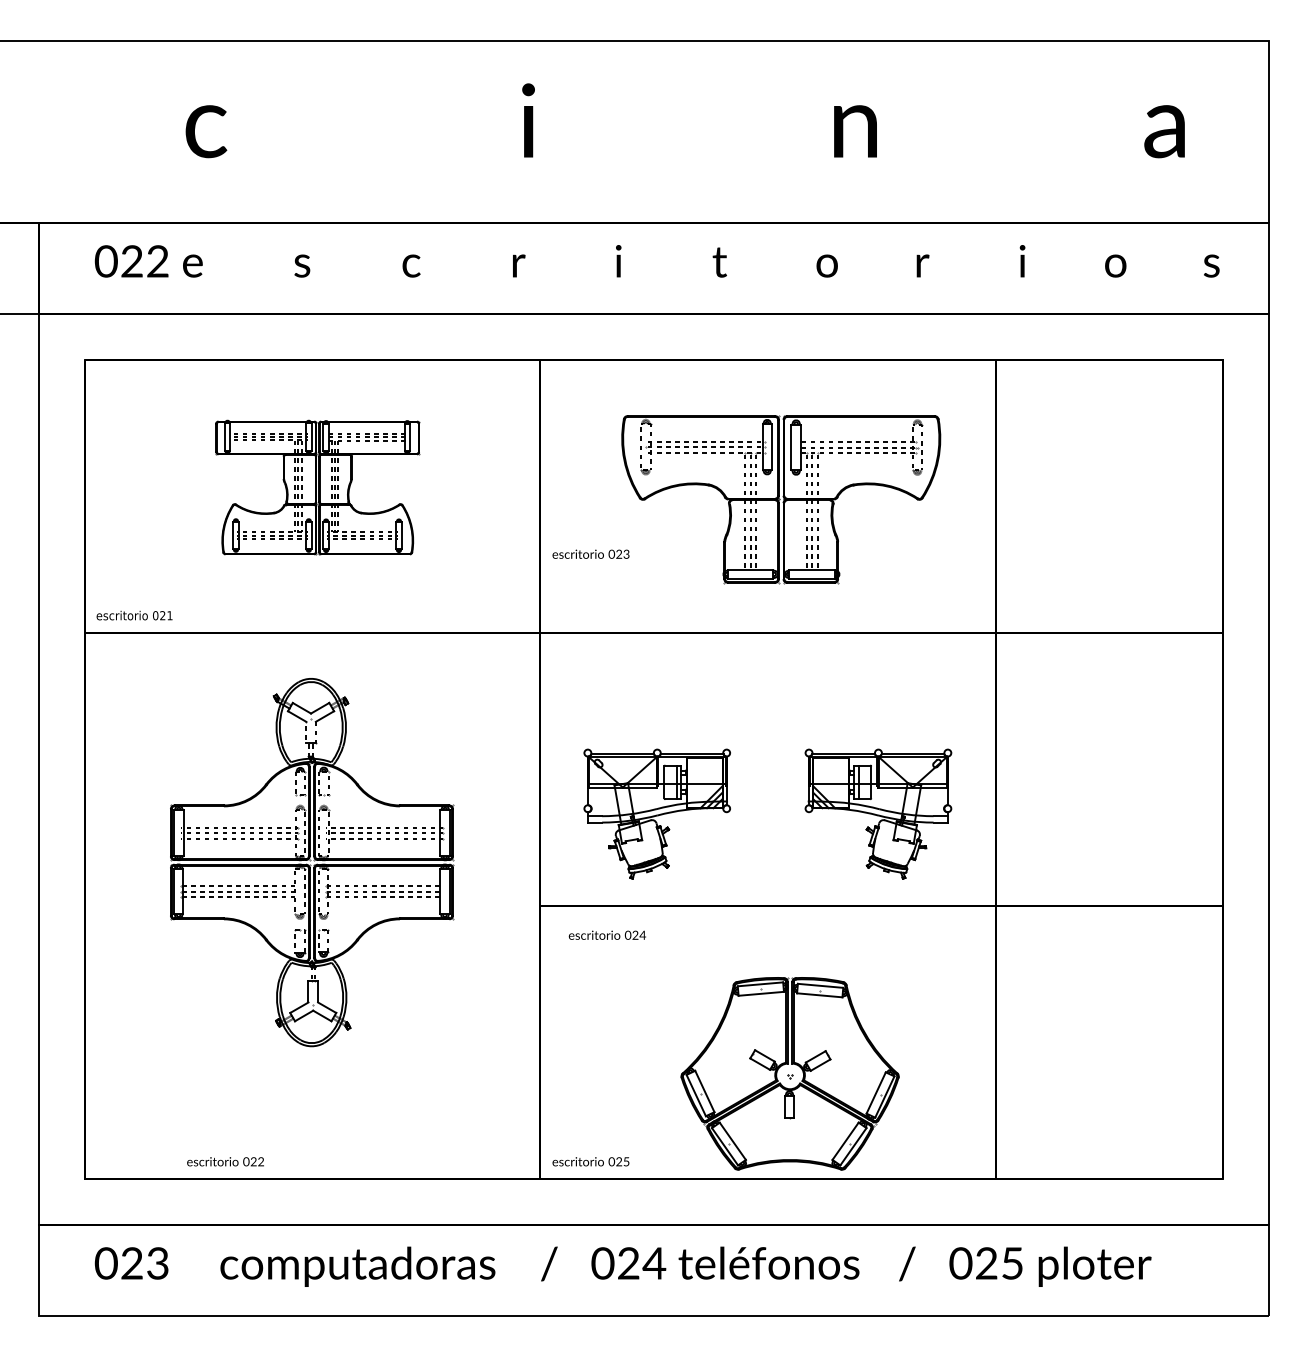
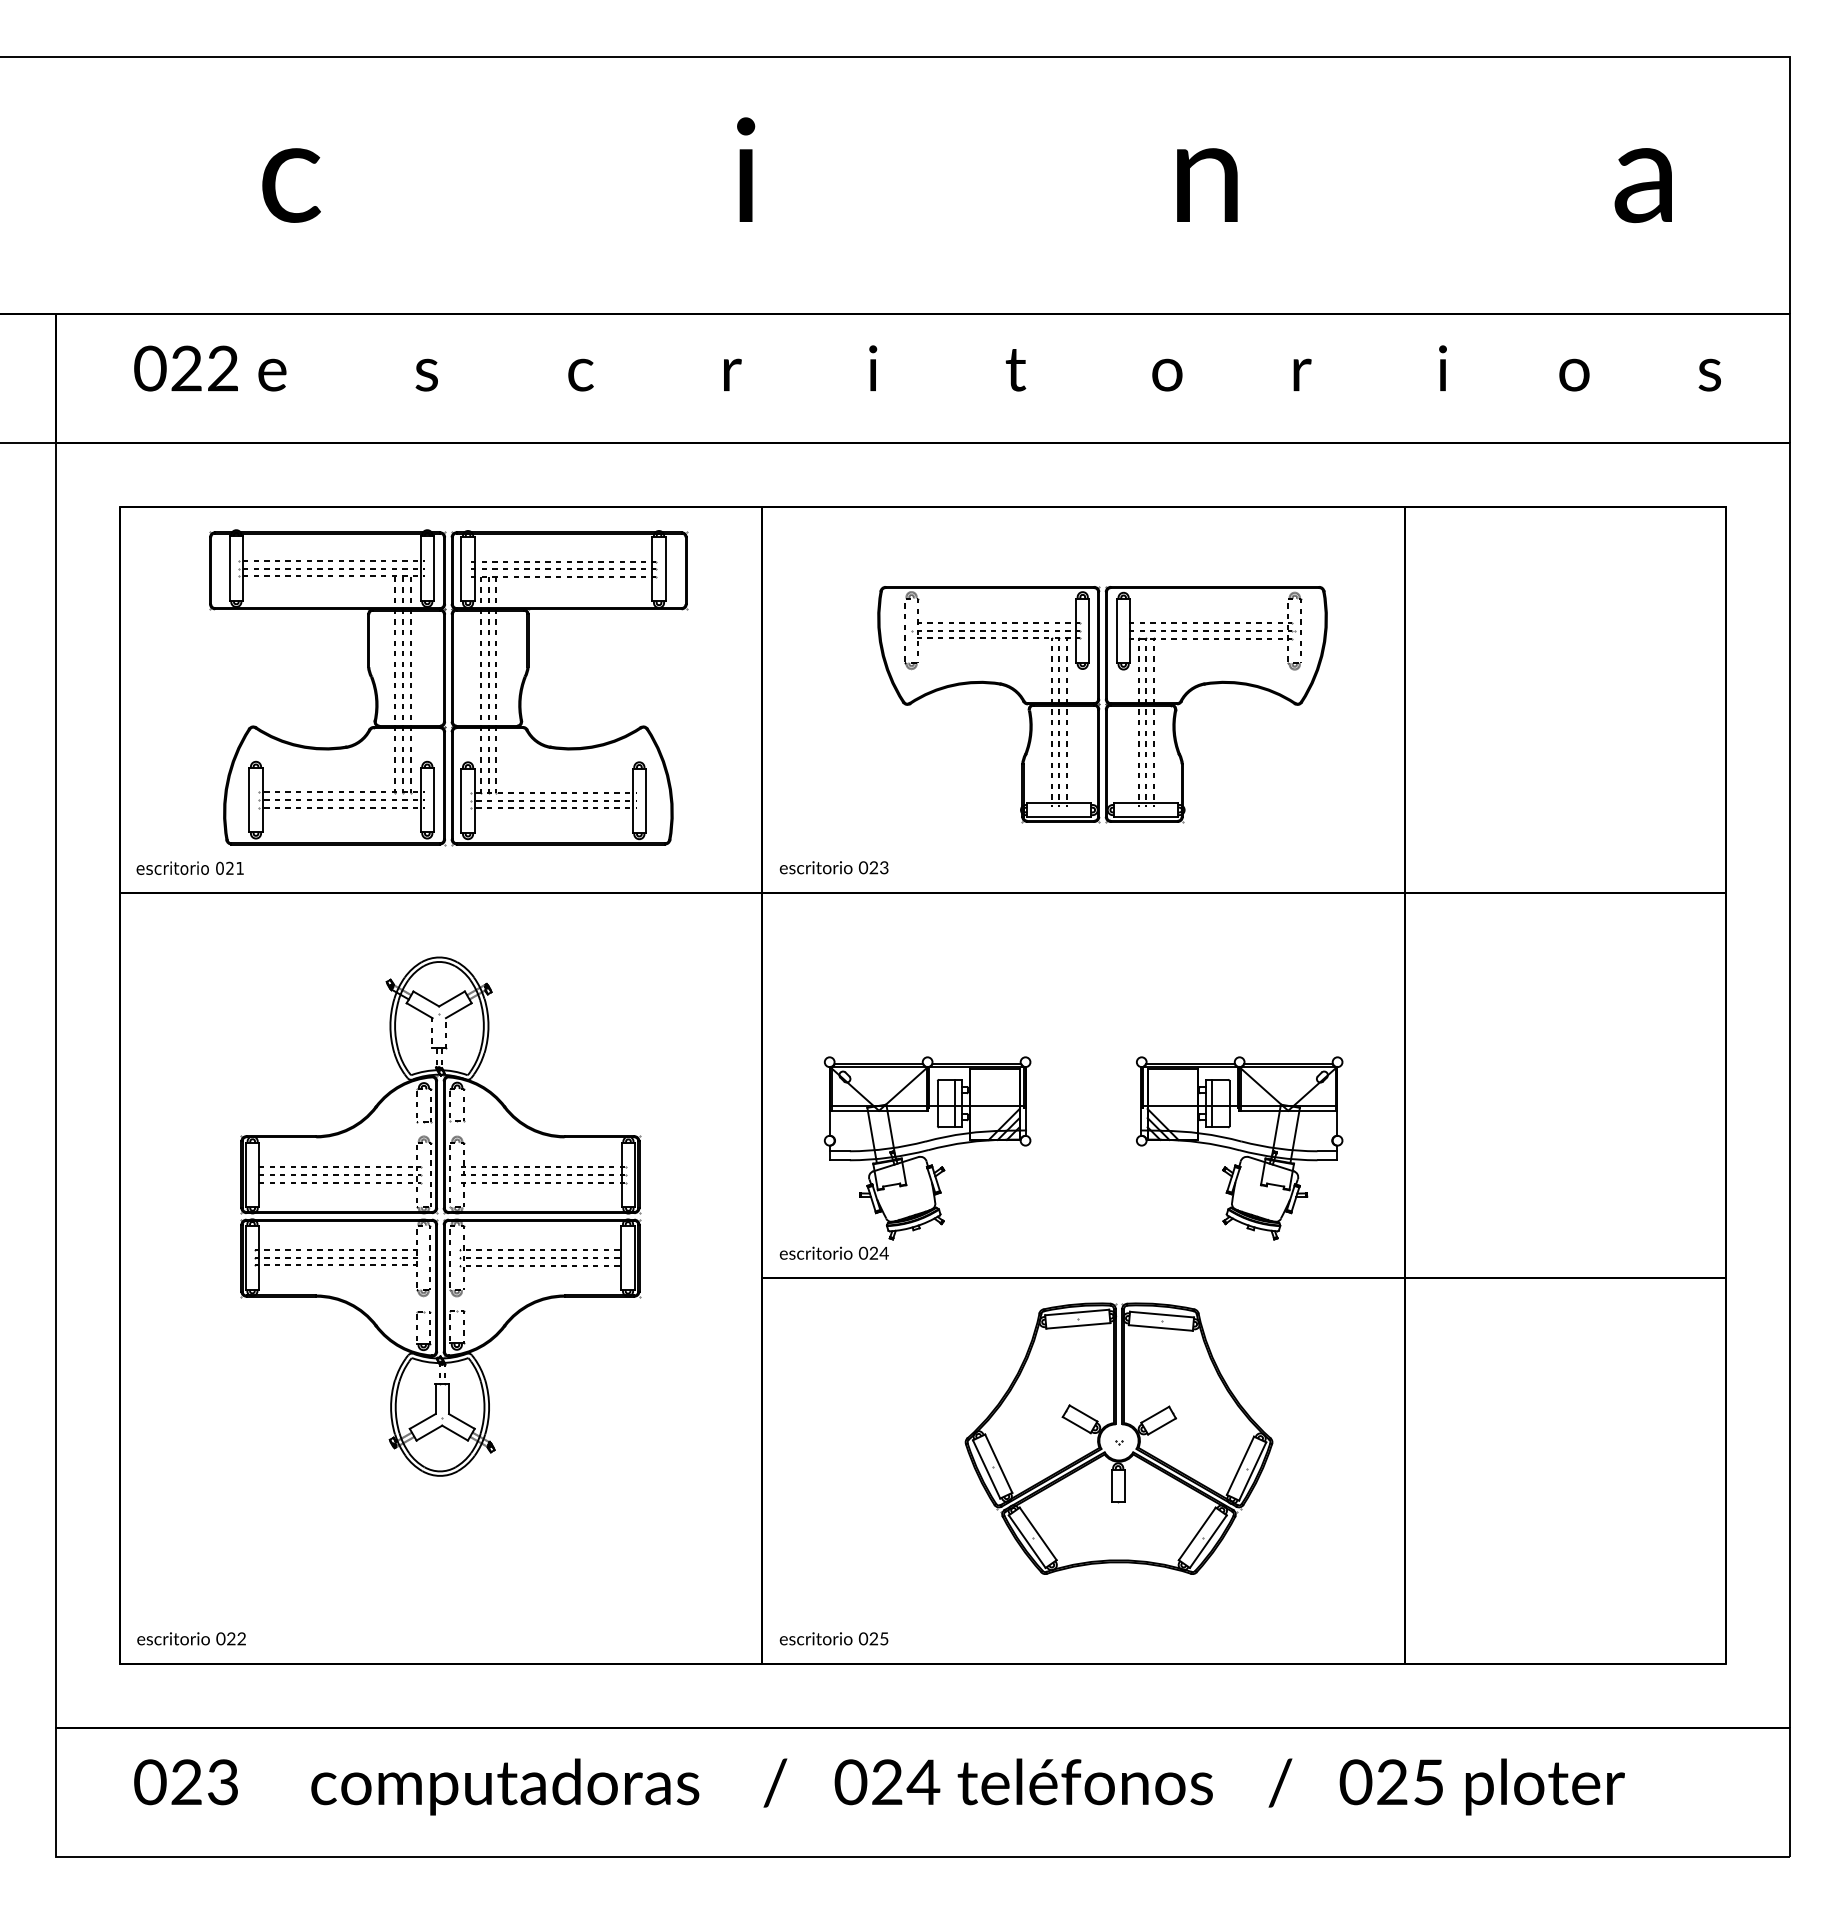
part: (317, 487) -> (448, 687), size x1.67
text: (590, 554) -> (833, 867), moved
text: (606, 934) -> (833, 1252), moved
part: (789, 1073) -> (1118, 1438), moved
text: (225, 1161) -> (191, 1638), moved

